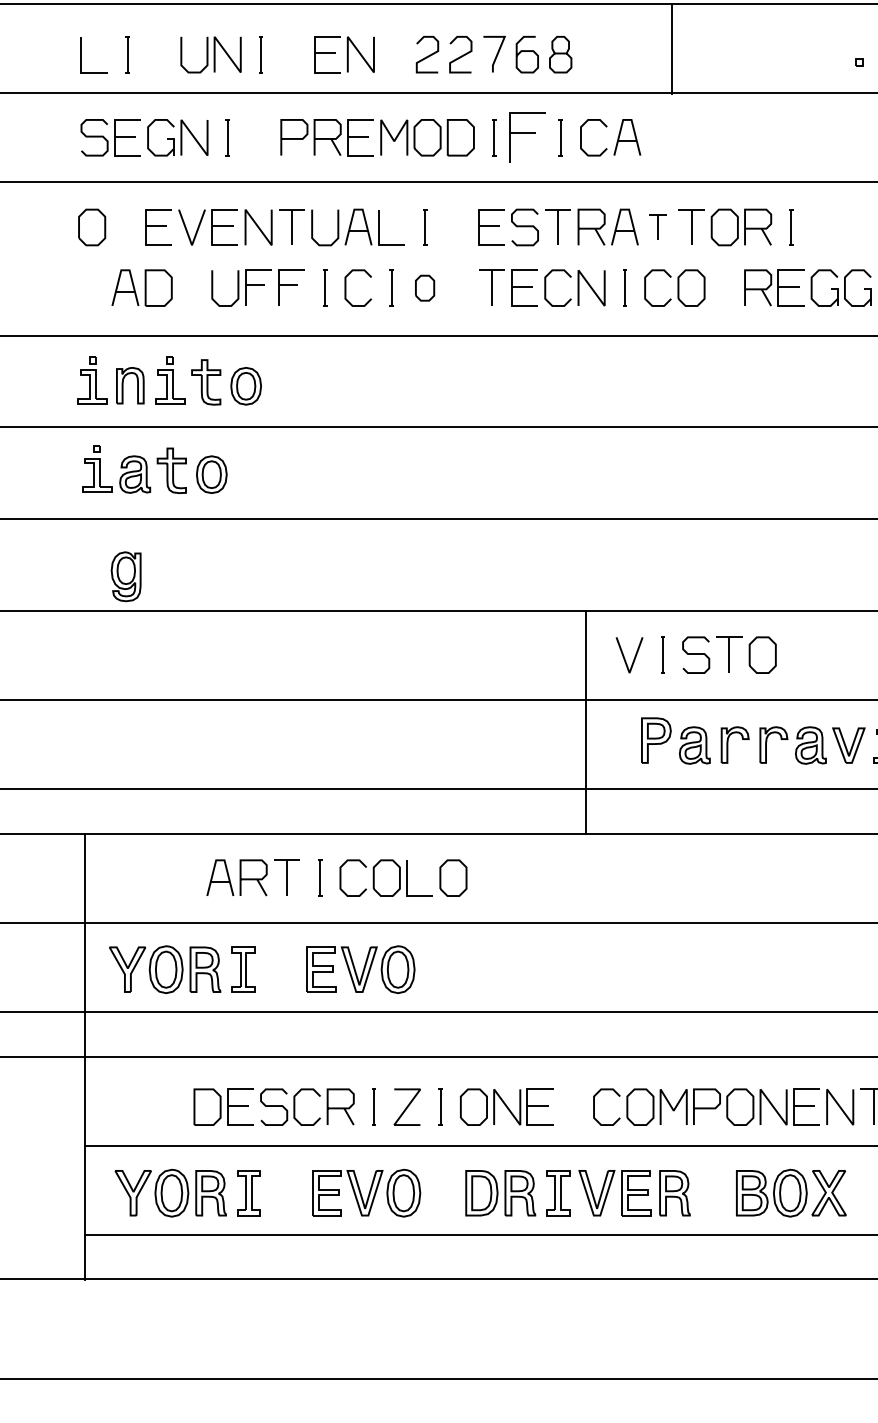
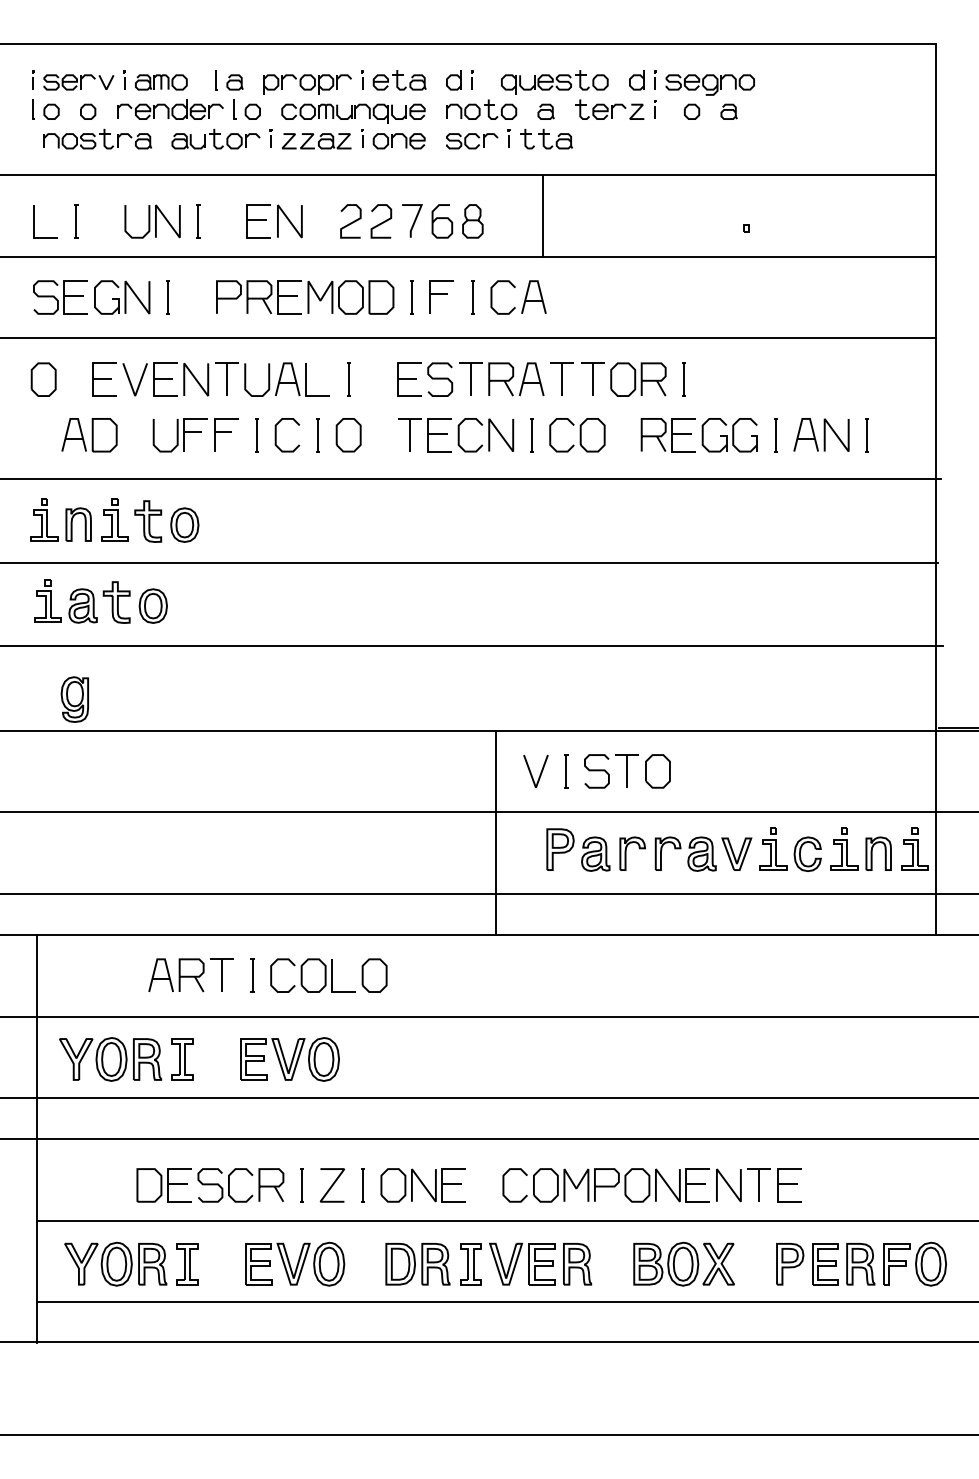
line: (671, 49) -> (542, 216), moved
part: (526, 136) -> (441, 296), size x0.71
part: (657, 226) -> (561, 378), size x1.43
part: (424, 288) -> (348, 435), size x1.43

